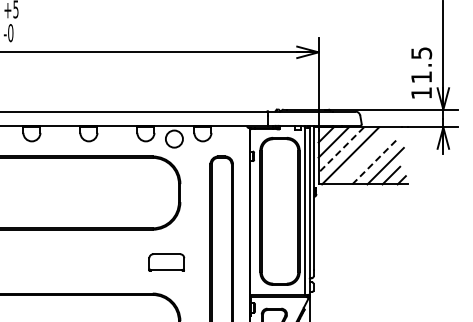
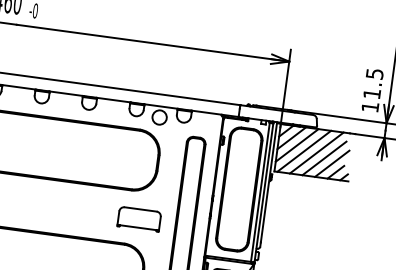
line: (340, 150) -> (296, 145), dashed -> solid
line: (365, 155) -> (316, 152), added
line: (375, 161) -> (324, 158), dashed -> solid
part: (166, 262) -> (139, 219), size x1.43

